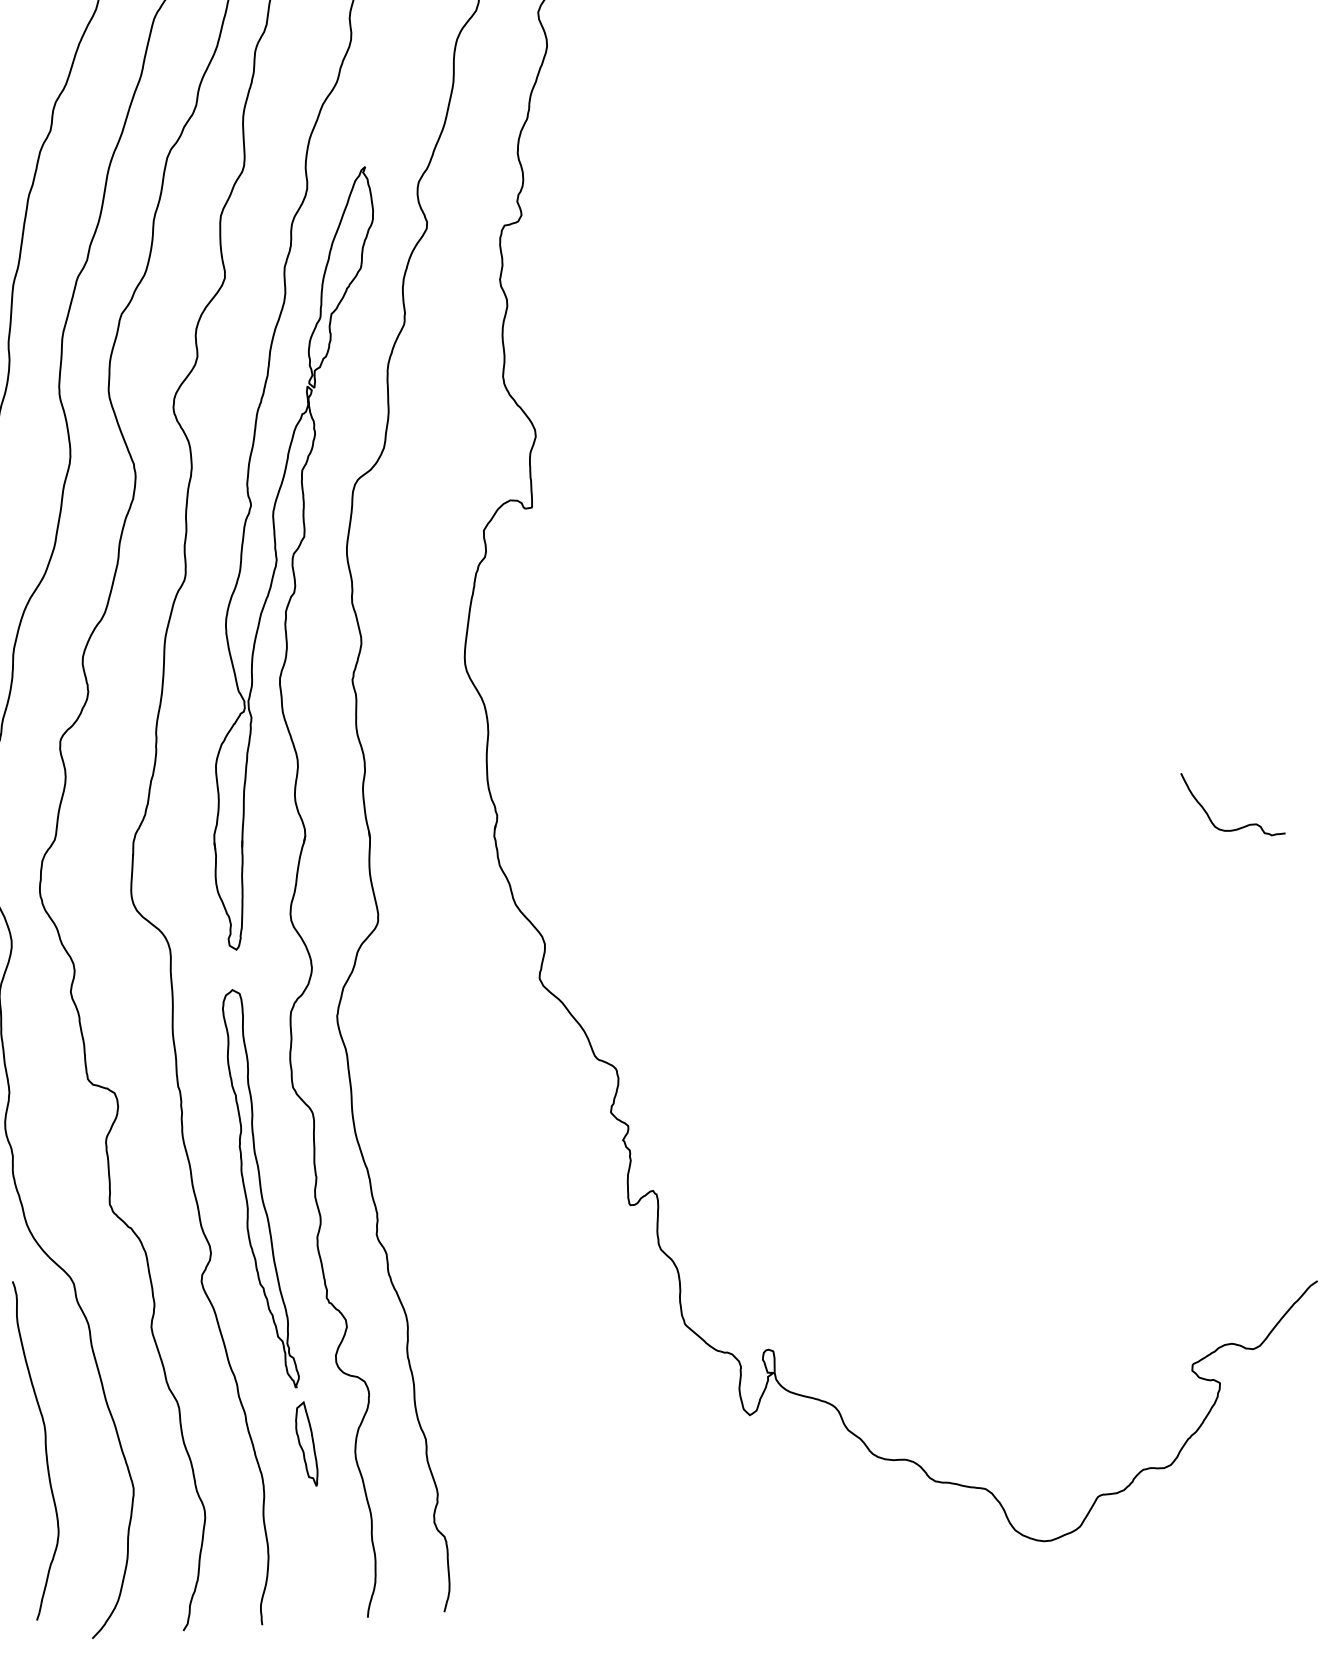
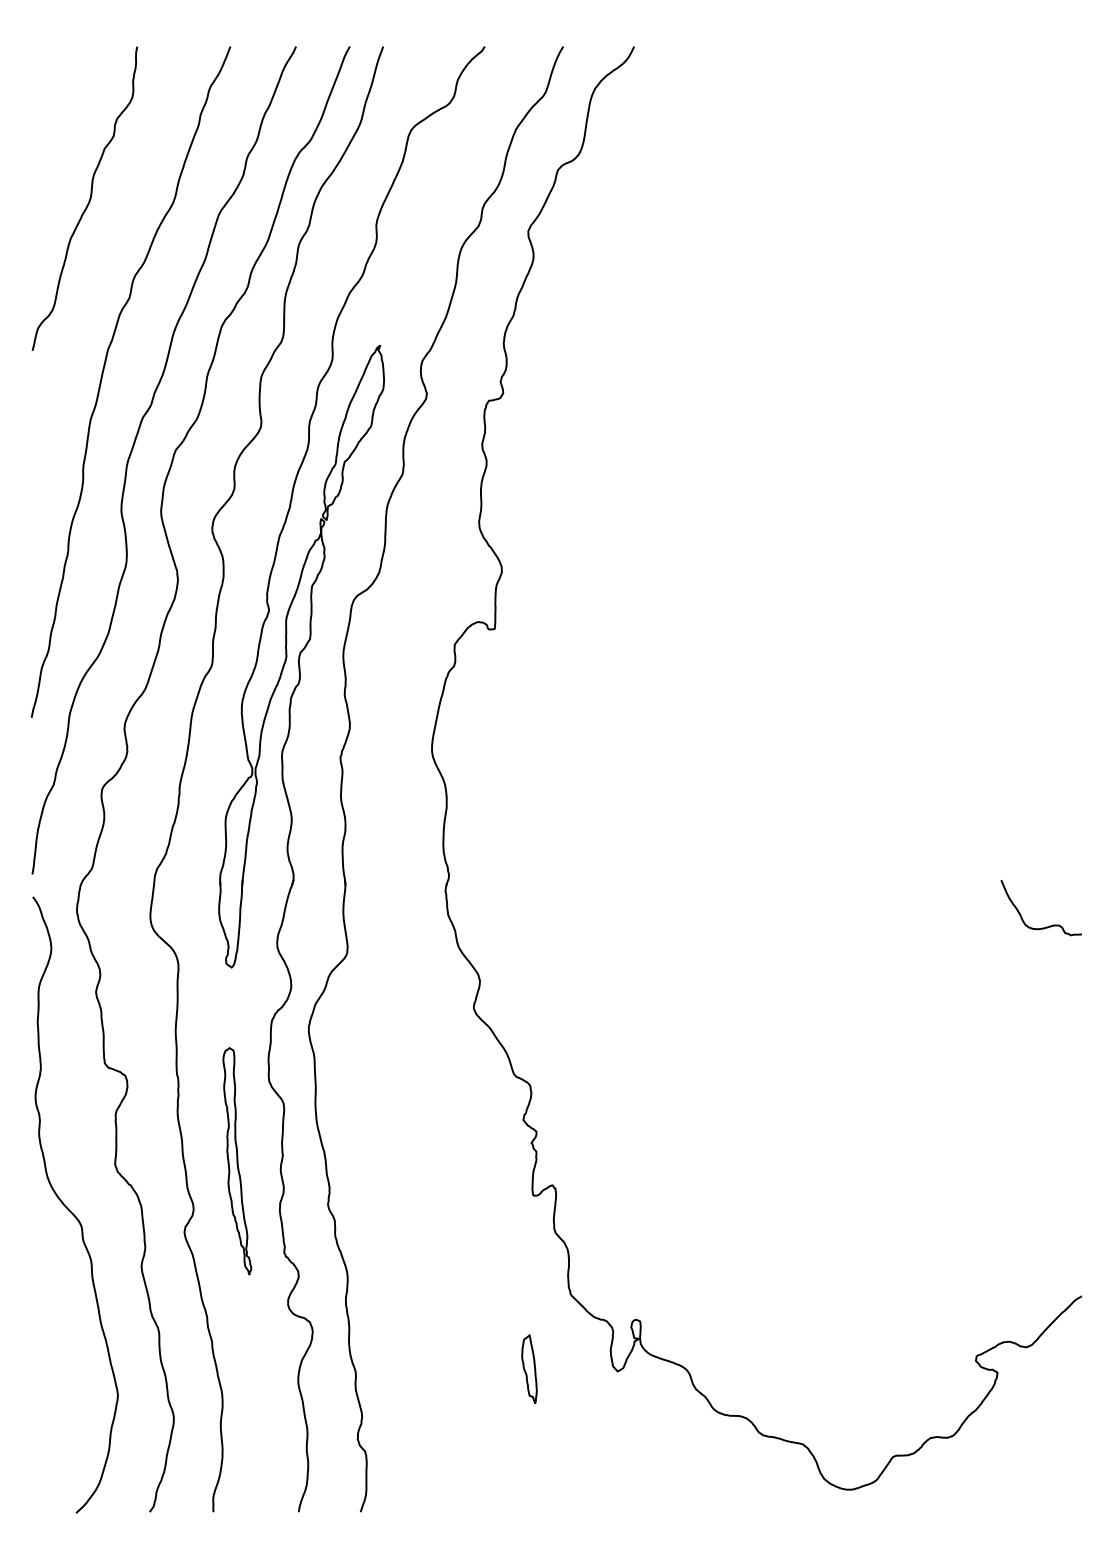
part: (260, 1187) -> (237, 1160), size x0.7
part: (306, 1443) -> (529, 1368), moved
curve: (44, 1449) -> (48, 1358), removed

